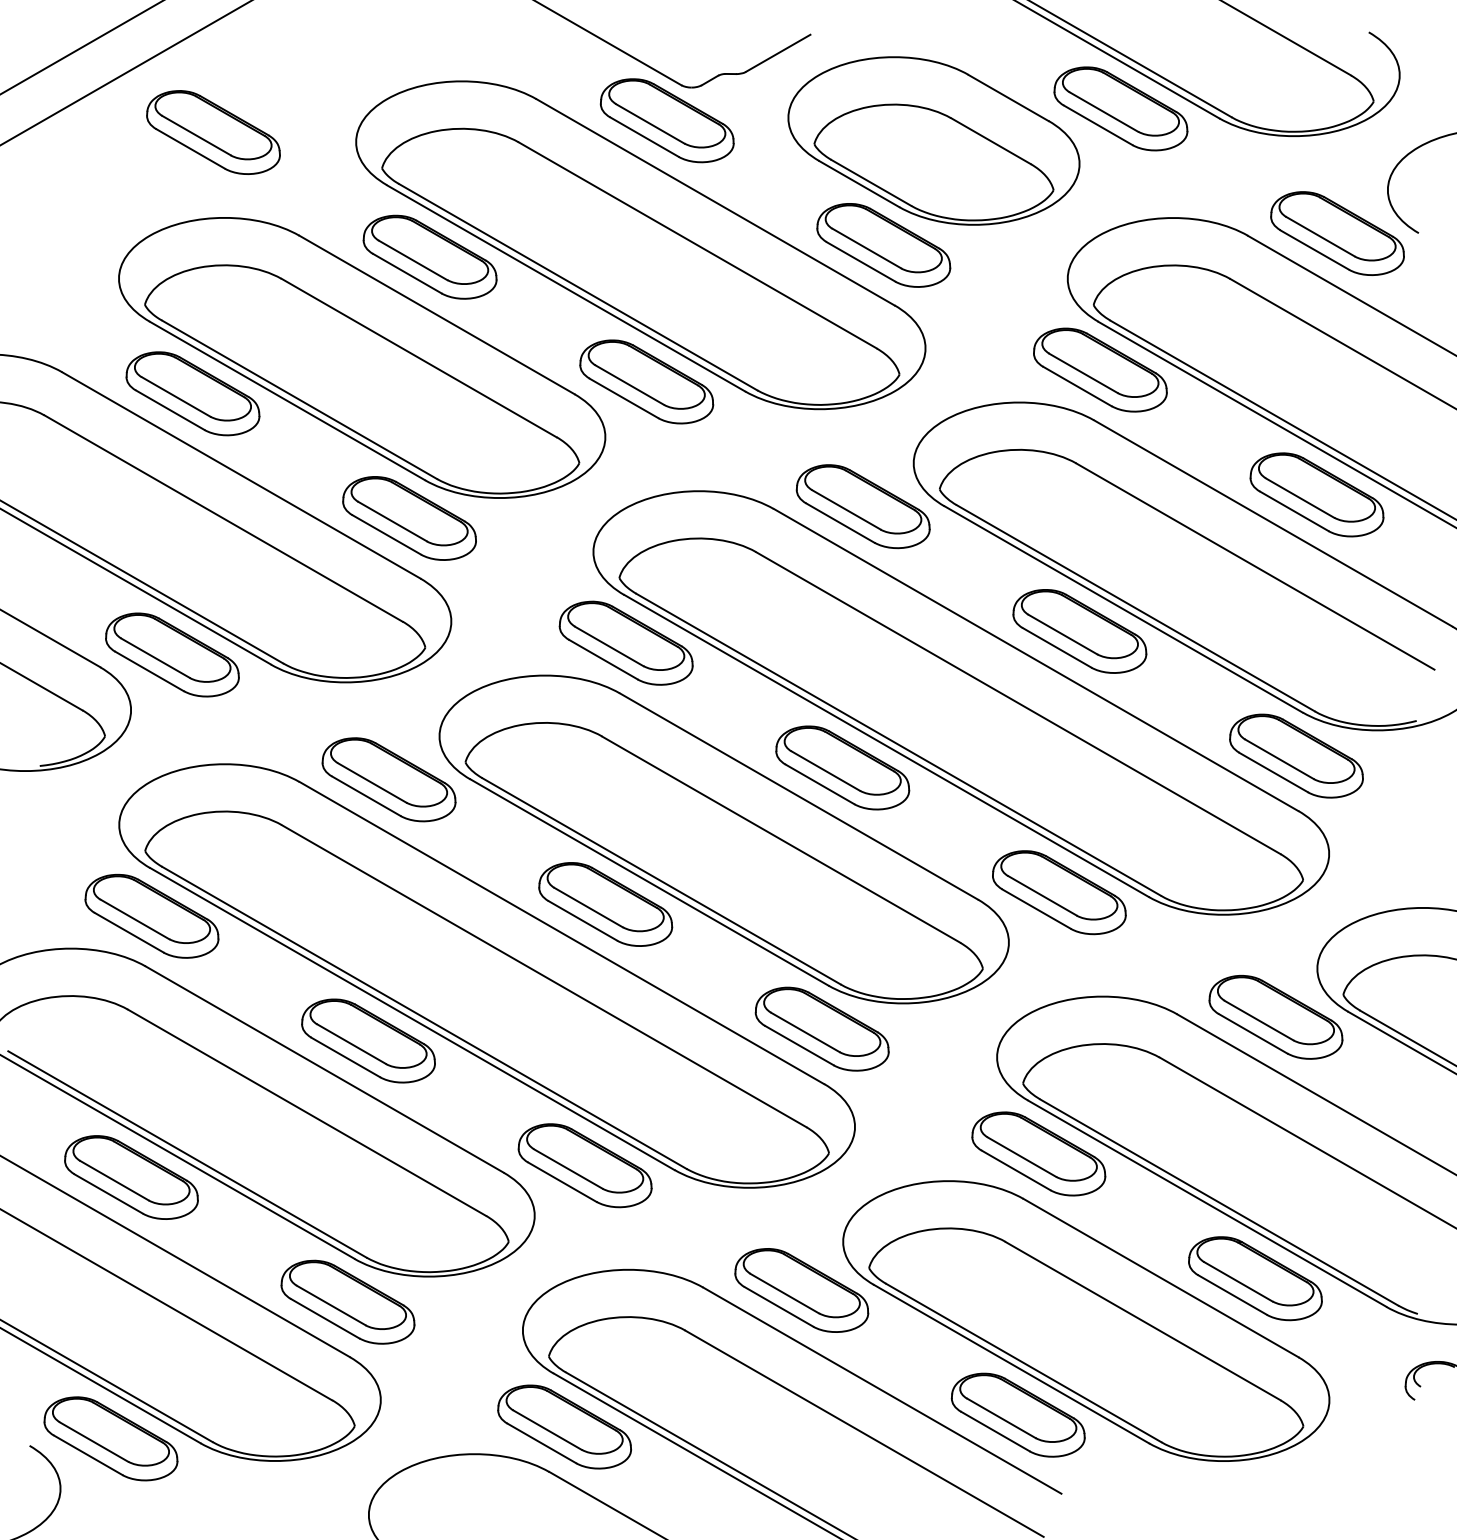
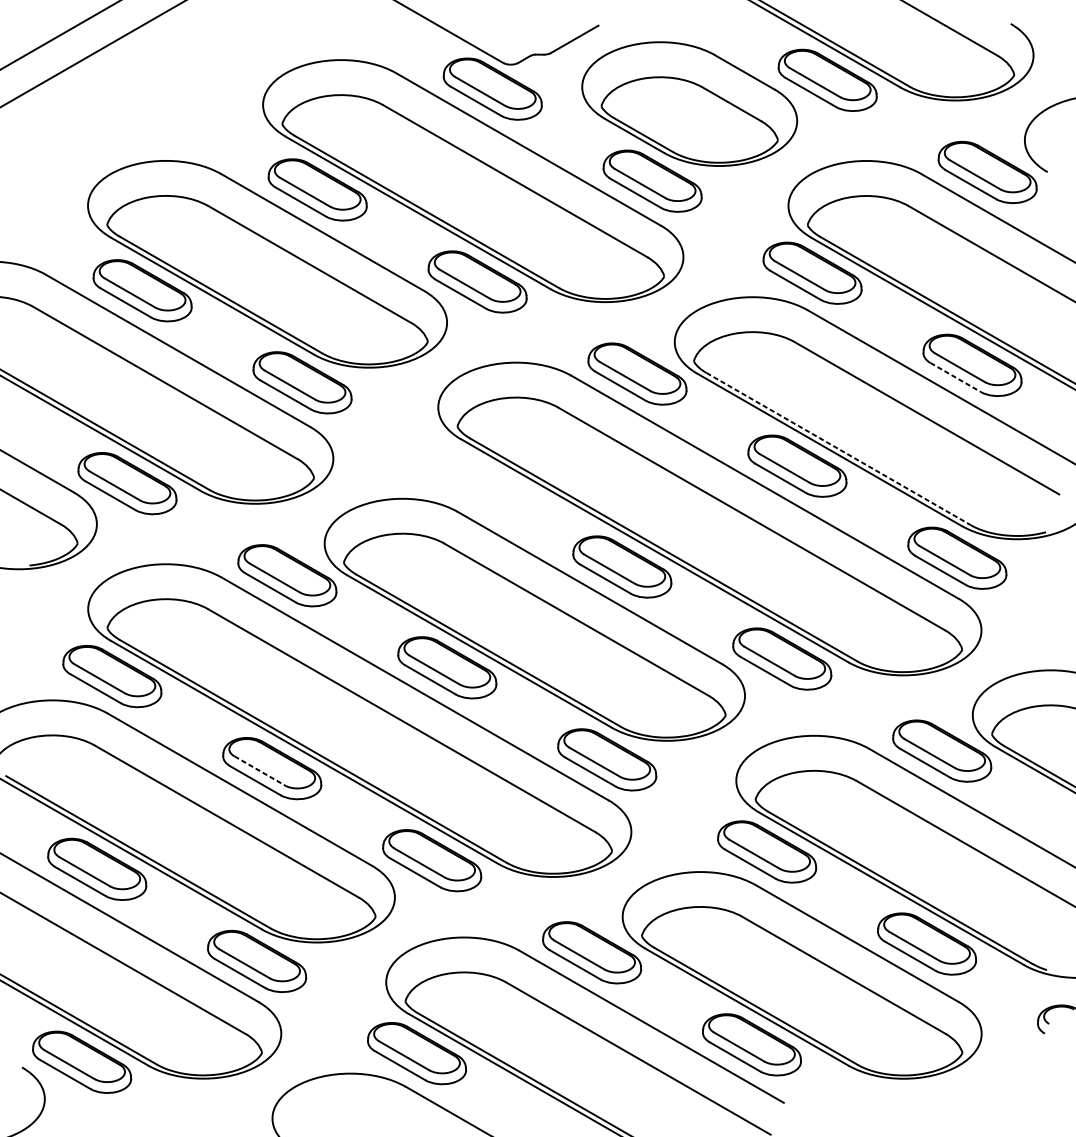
part: (213, 132) -> (157, 97), removed
line: (1294, 511) -> (955, 377), solid -> dashed
line: (1135, 608) -> (838, 449), solid -> dashed
part: (625, 642) -> (461, 474), removed
line: (352, 1044) -> (260, 771), solid -> dashed

